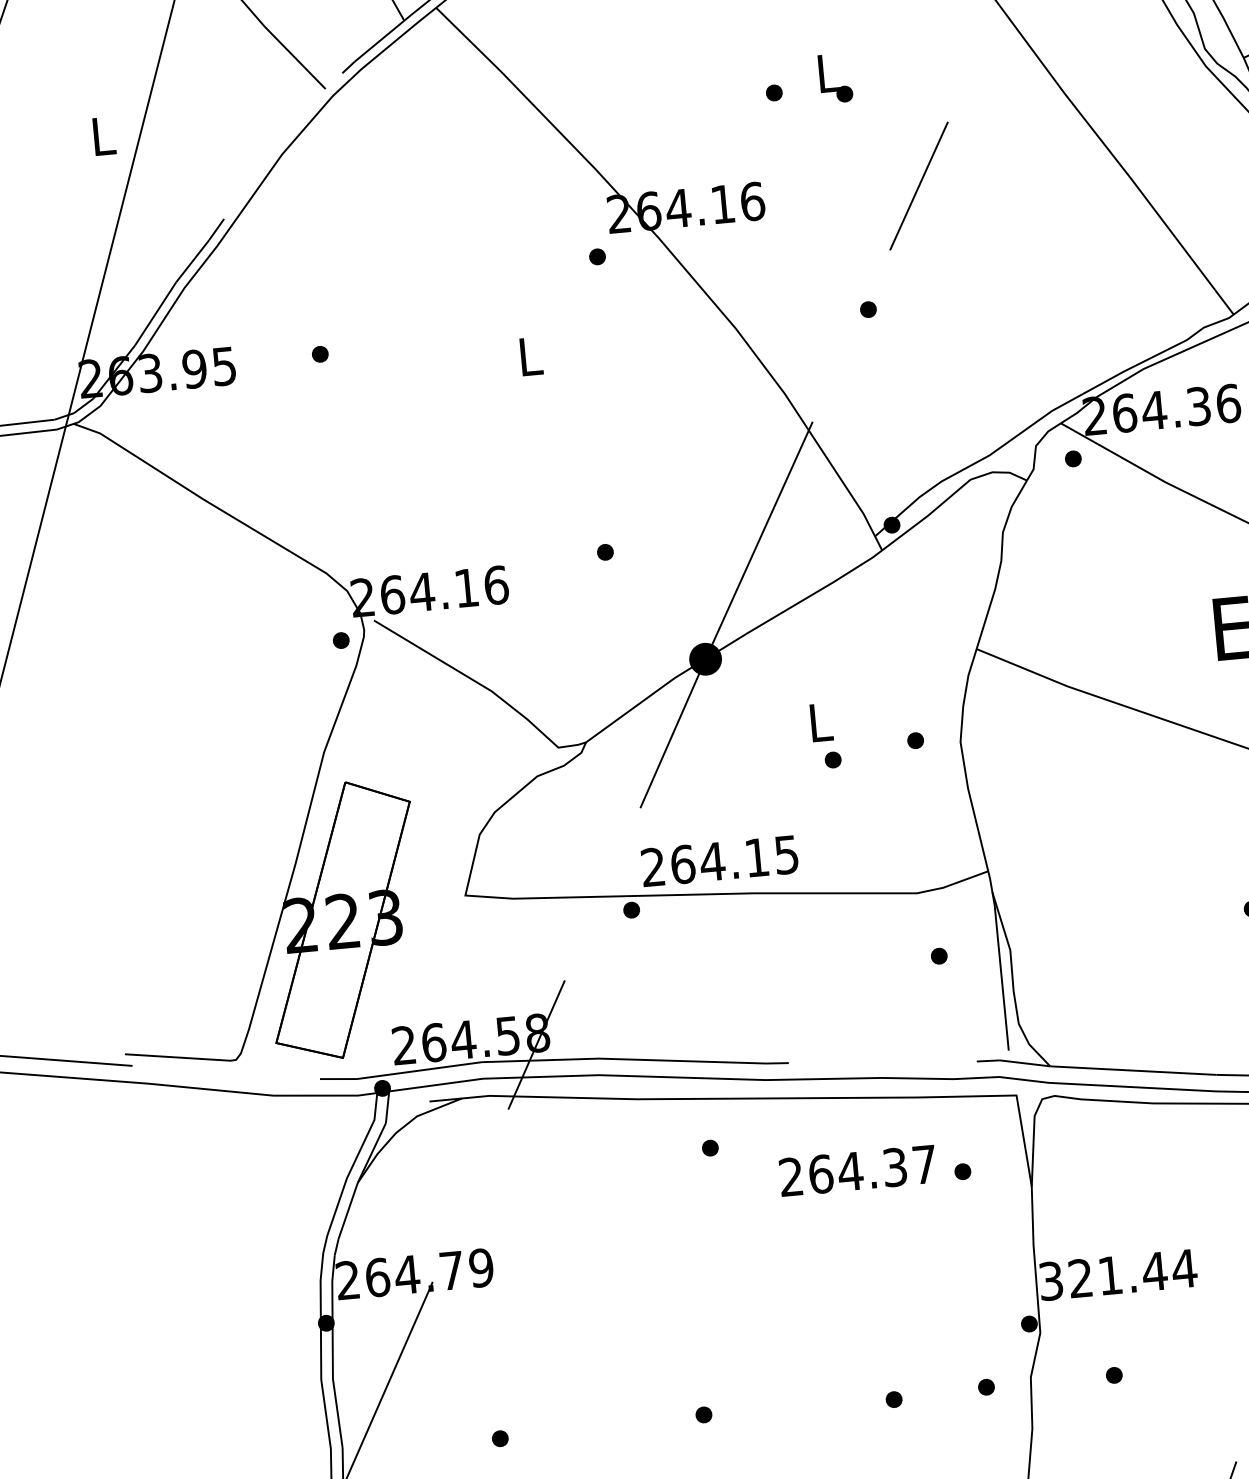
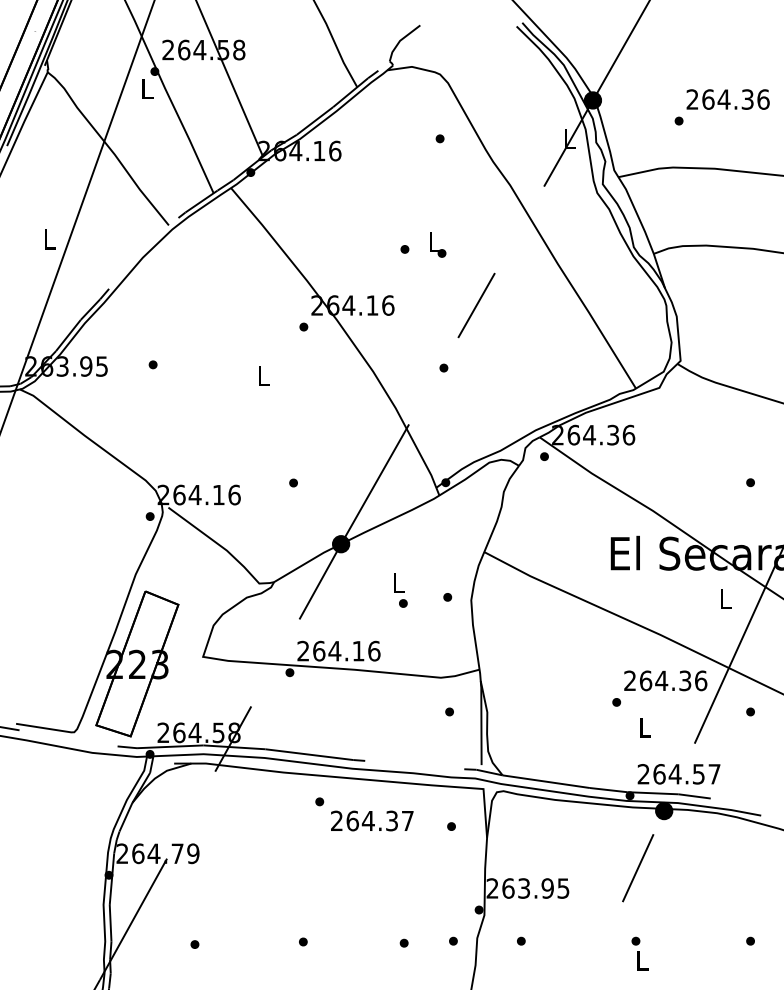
text: (787, 853) -> (374, 650), 264.15 -> 264.16
text: (858, 1169) -> (372, 820), moved
text: (1116, 1275) -> (527, 888), 321.44 -> 263.95

